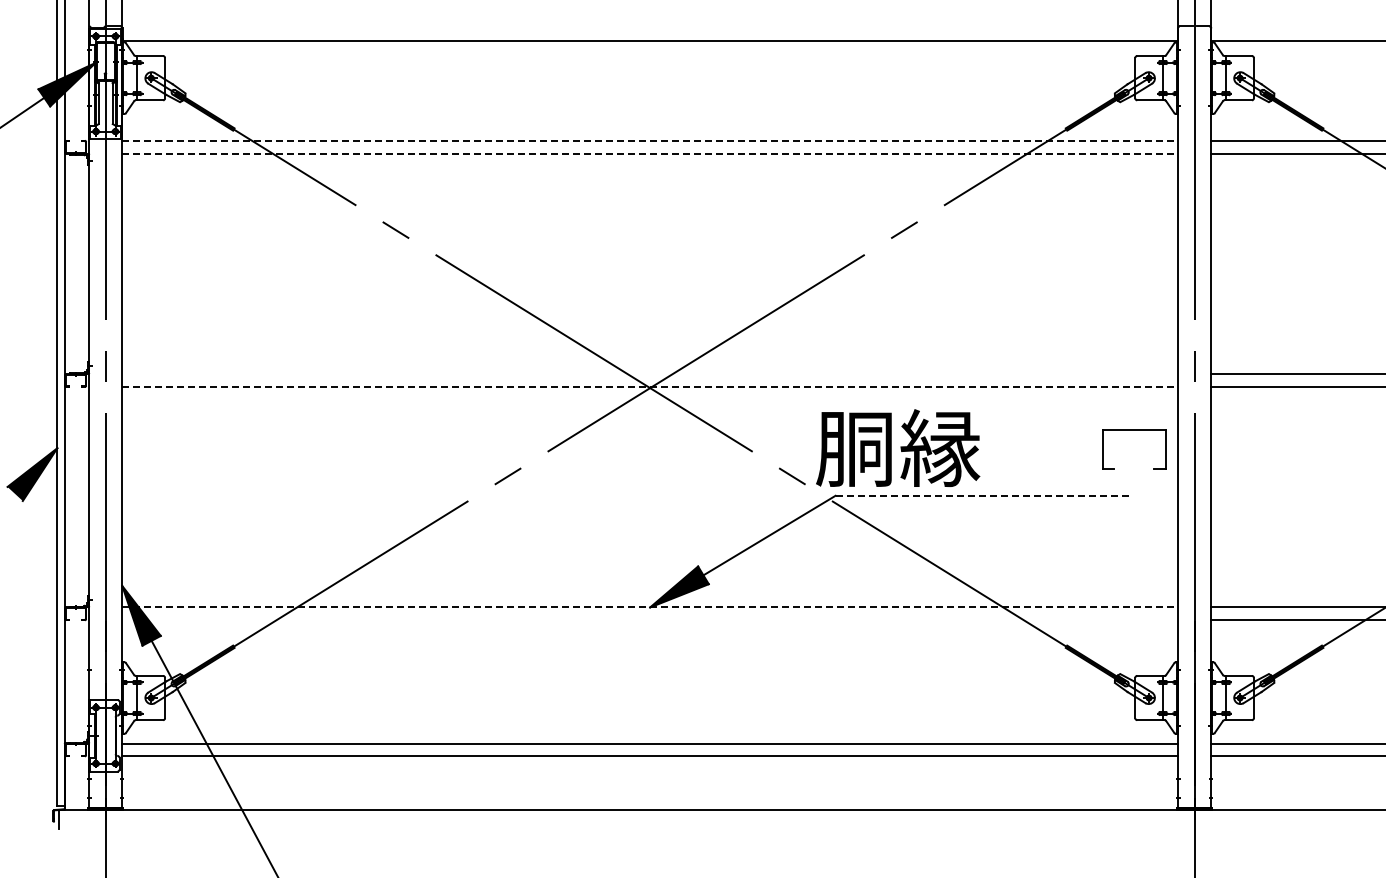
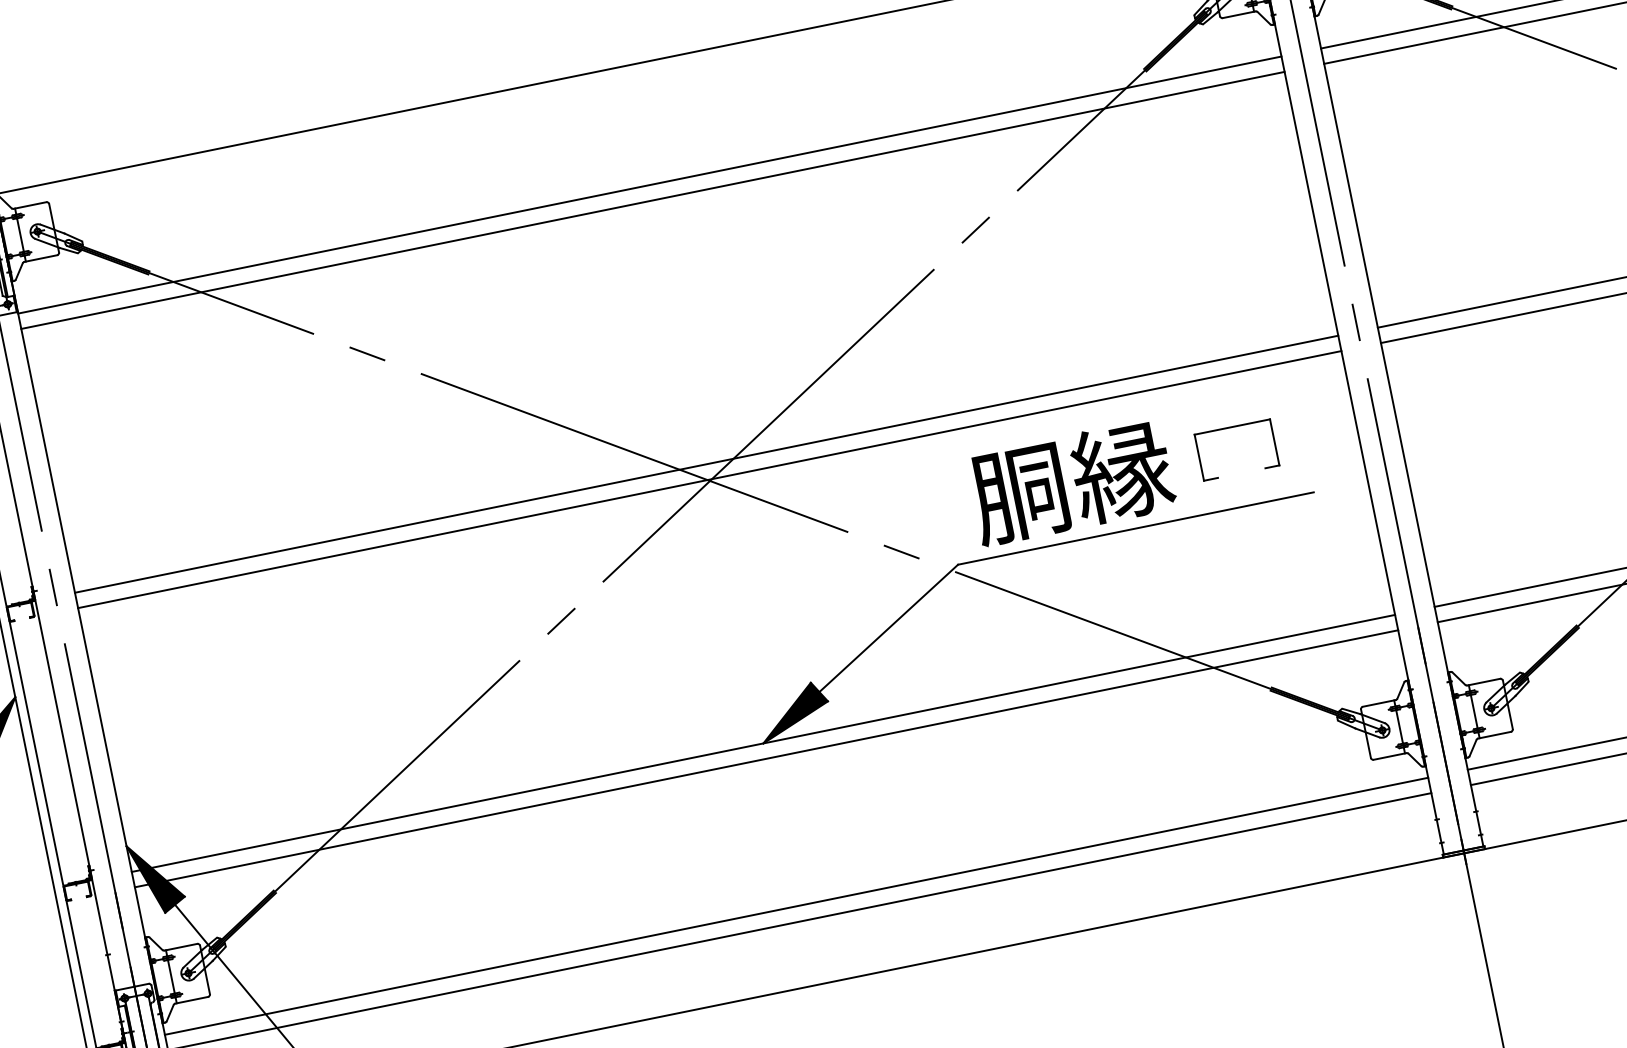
line: (650, 140) -> (650, 184), dashed -> solid
line: (650, 153) -> (653, 200), dashed -> solid
line: (650, 374) -> (707, 464), added
line: (650, 386) -> (710, 478), dashed -> solid
part: (1134, 430) -> (1232, 427), moved
text: (898, 447) -> (1071, 481), moved
line: (984, 495) -> (1136, 528), dashed -> solid
line: (650, 607) -> (763, 743), dashed -> solid
line: (650, 620) -> (767, 758), added

